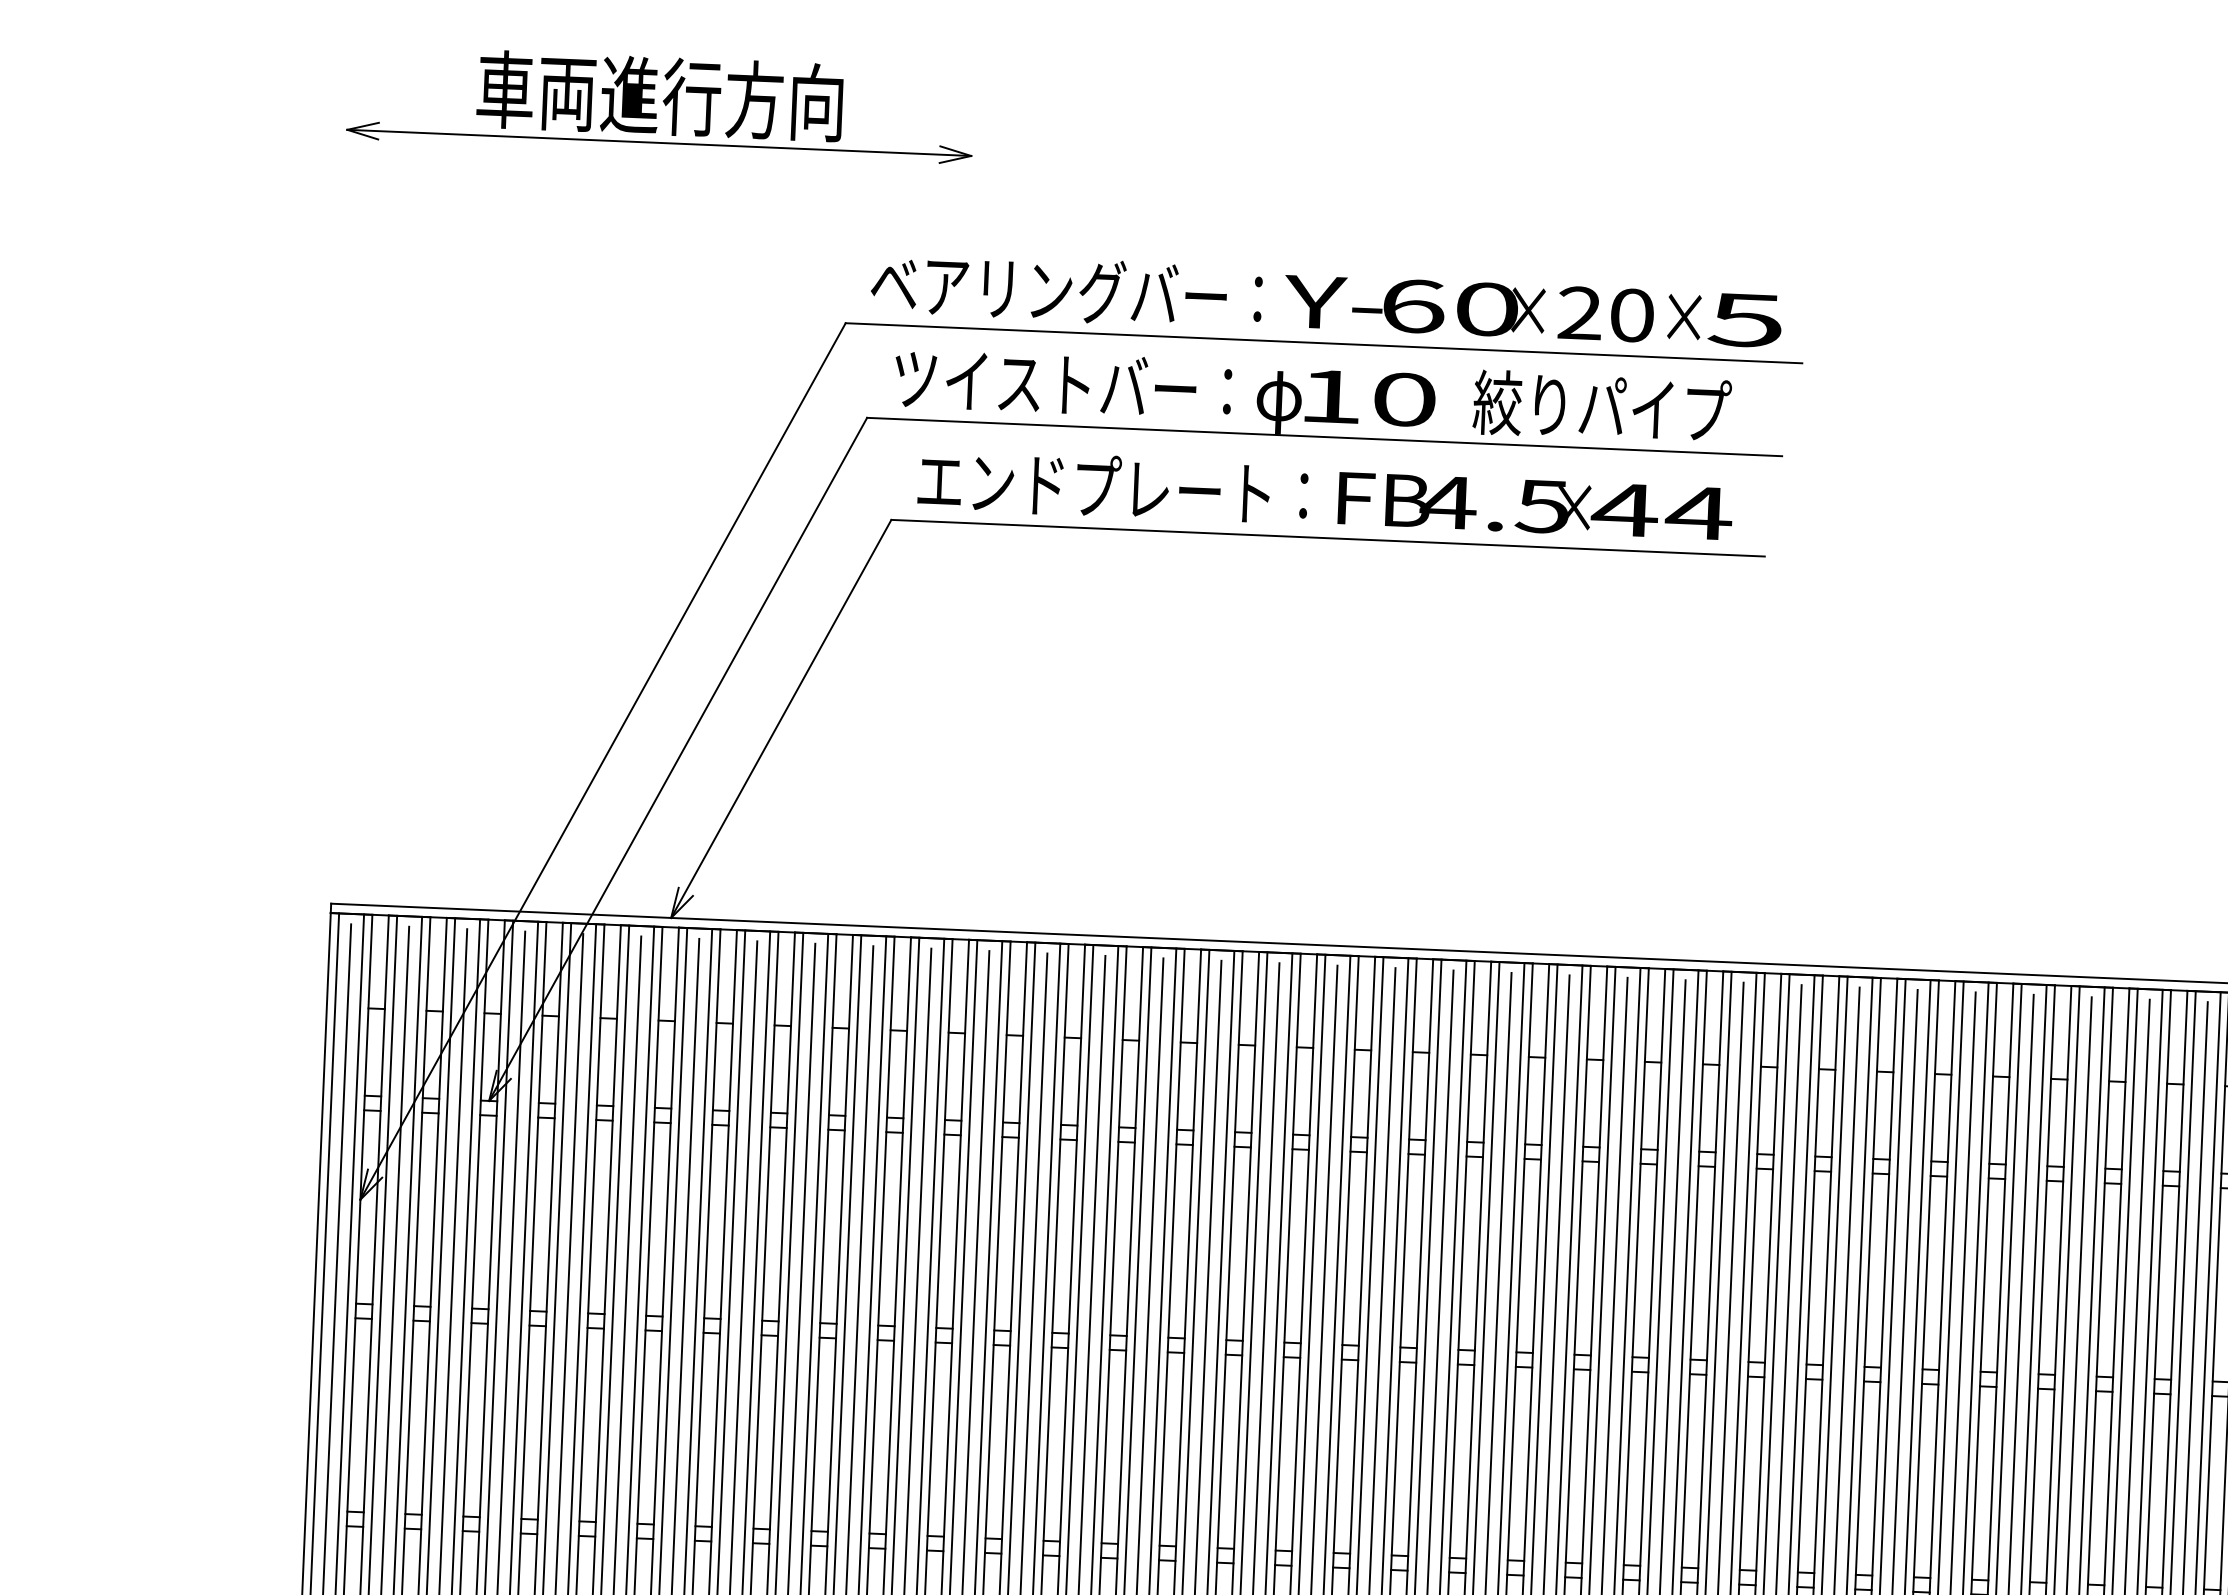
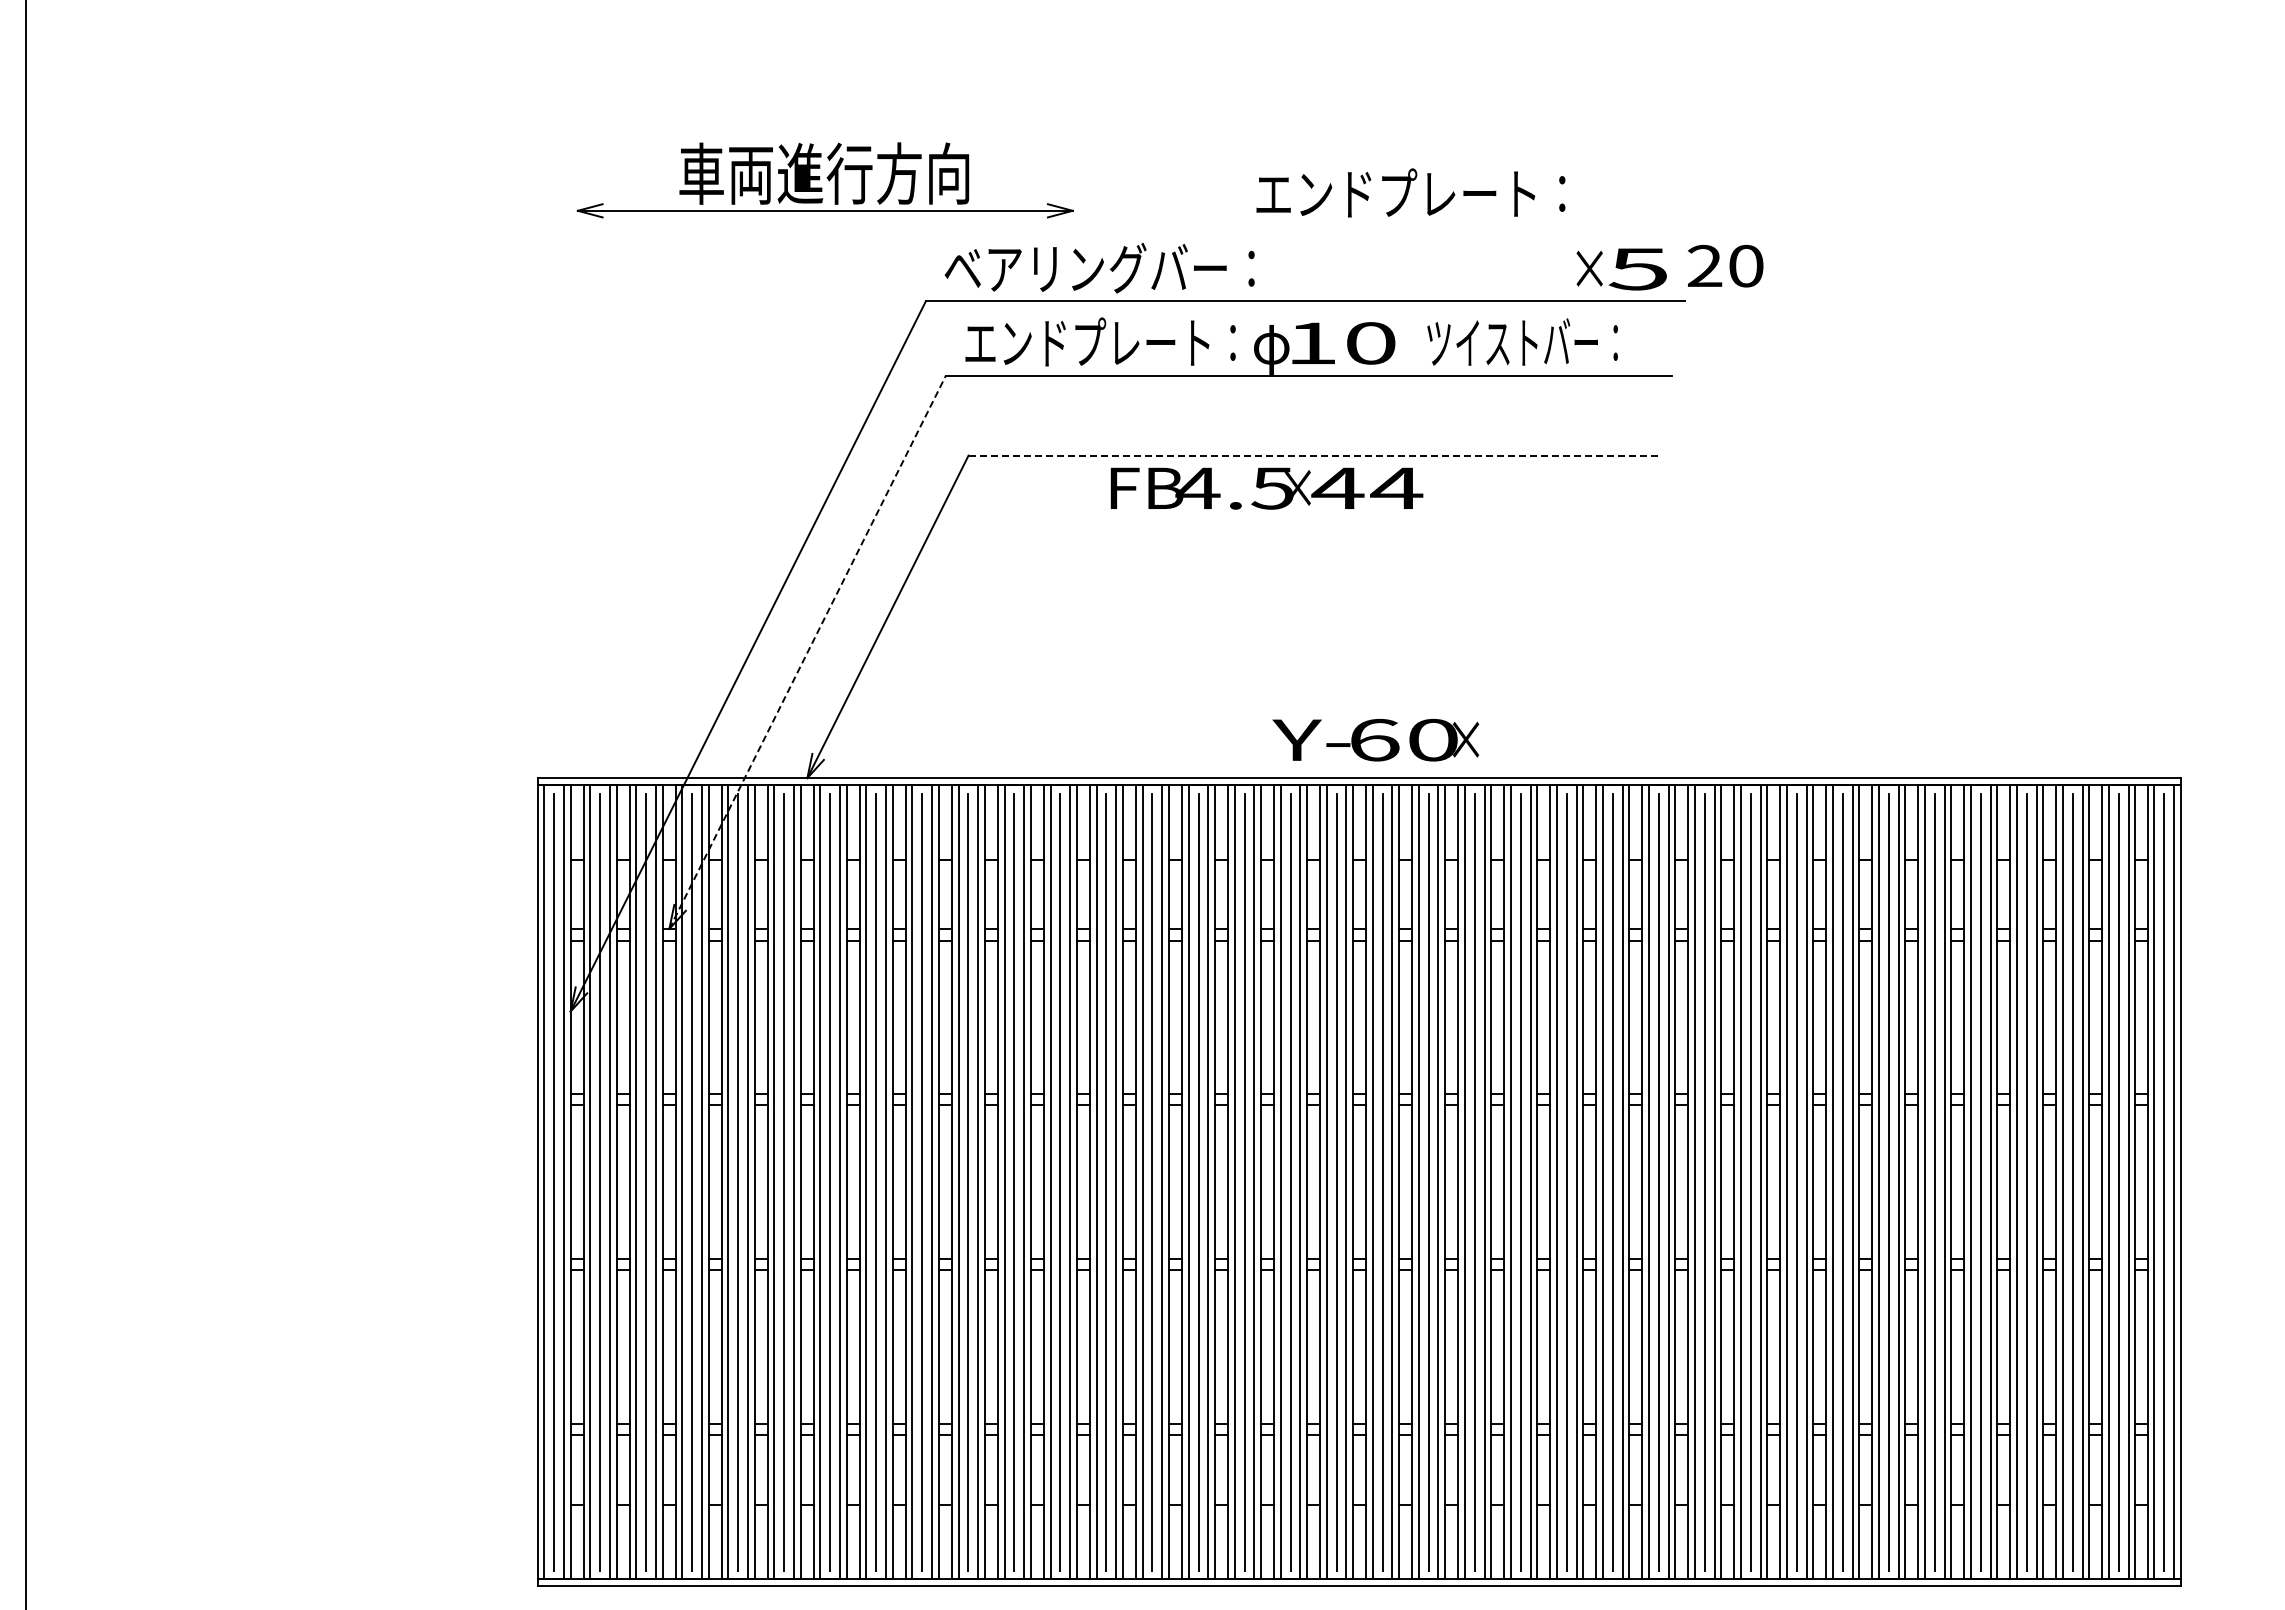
part: (659, 104) -> (824, 180), moved
text: (1414, 306) -> (1375, 740), moved
text: (1605, 314) -> (1725, 266), moved
text: (1063, 383) -> (1100, 341), ツイストバー： -> エンドプレート：
text: (1602, 406) -> (1527, 342), 絞りパイプ -> ツイストバー：
text: (1112, 486) -> (1410, 192), moved
text: (1534, 506) -> (1266, 488), moved
line: (1328, 538) -> (1315, 455), solid -> dashed
line: (677, 758) -> (807, 651), solid -> dashed

